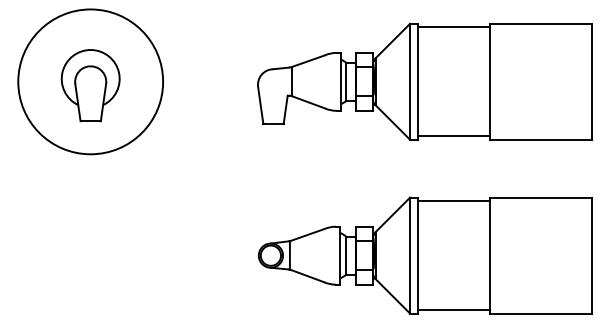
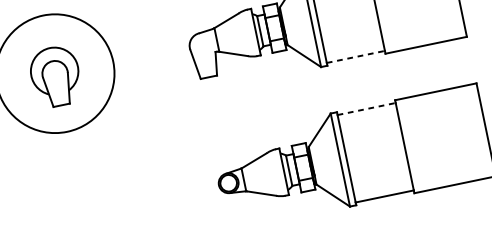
line: (454, 136) -> (356, 57), solid -> dashed
line: (454, 201) -> (367, 109), solid -> dashed

